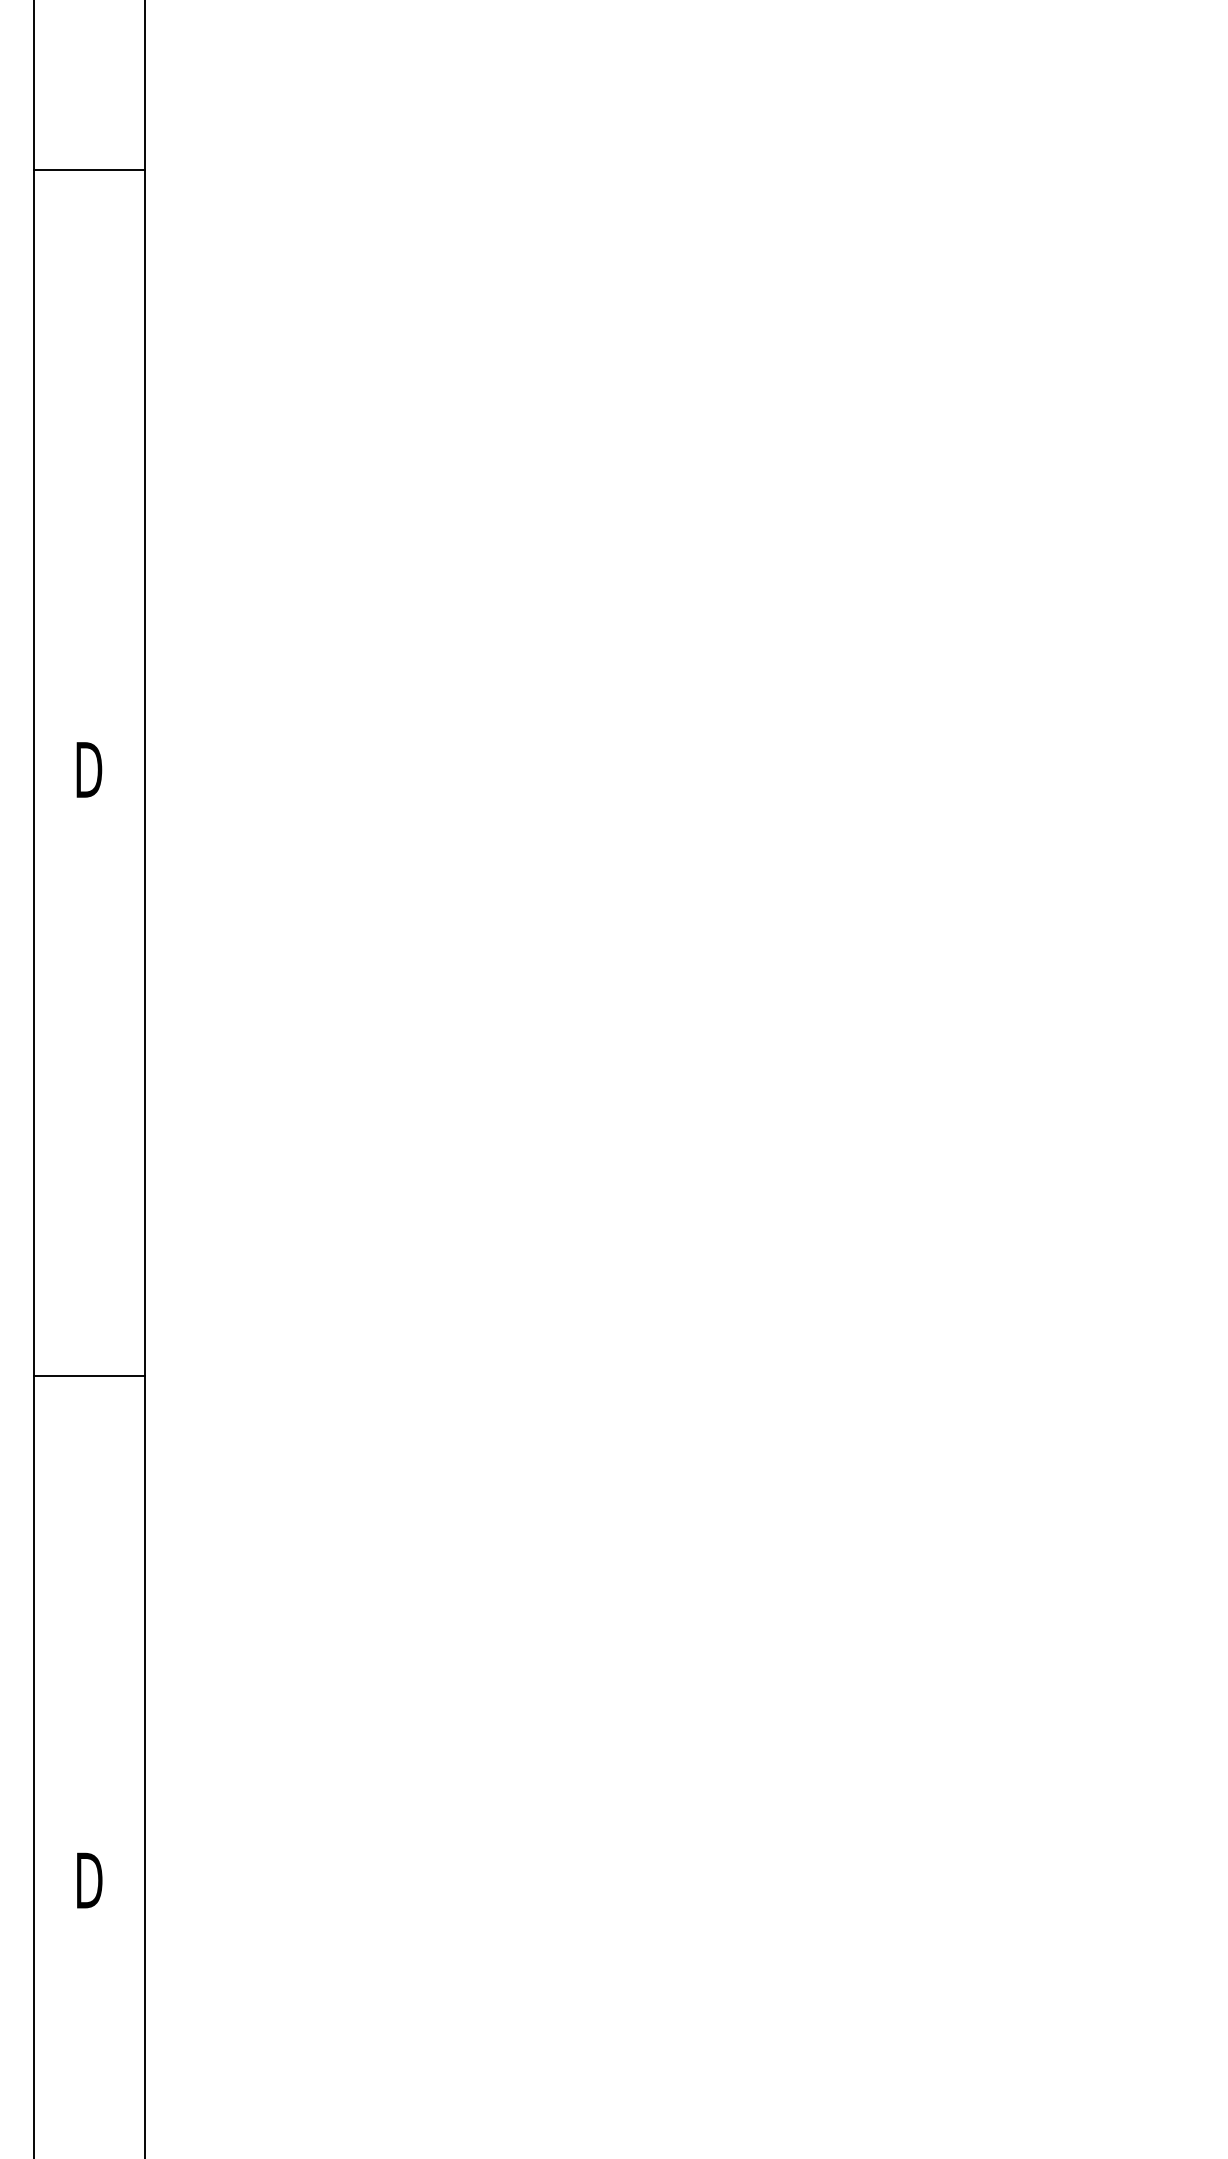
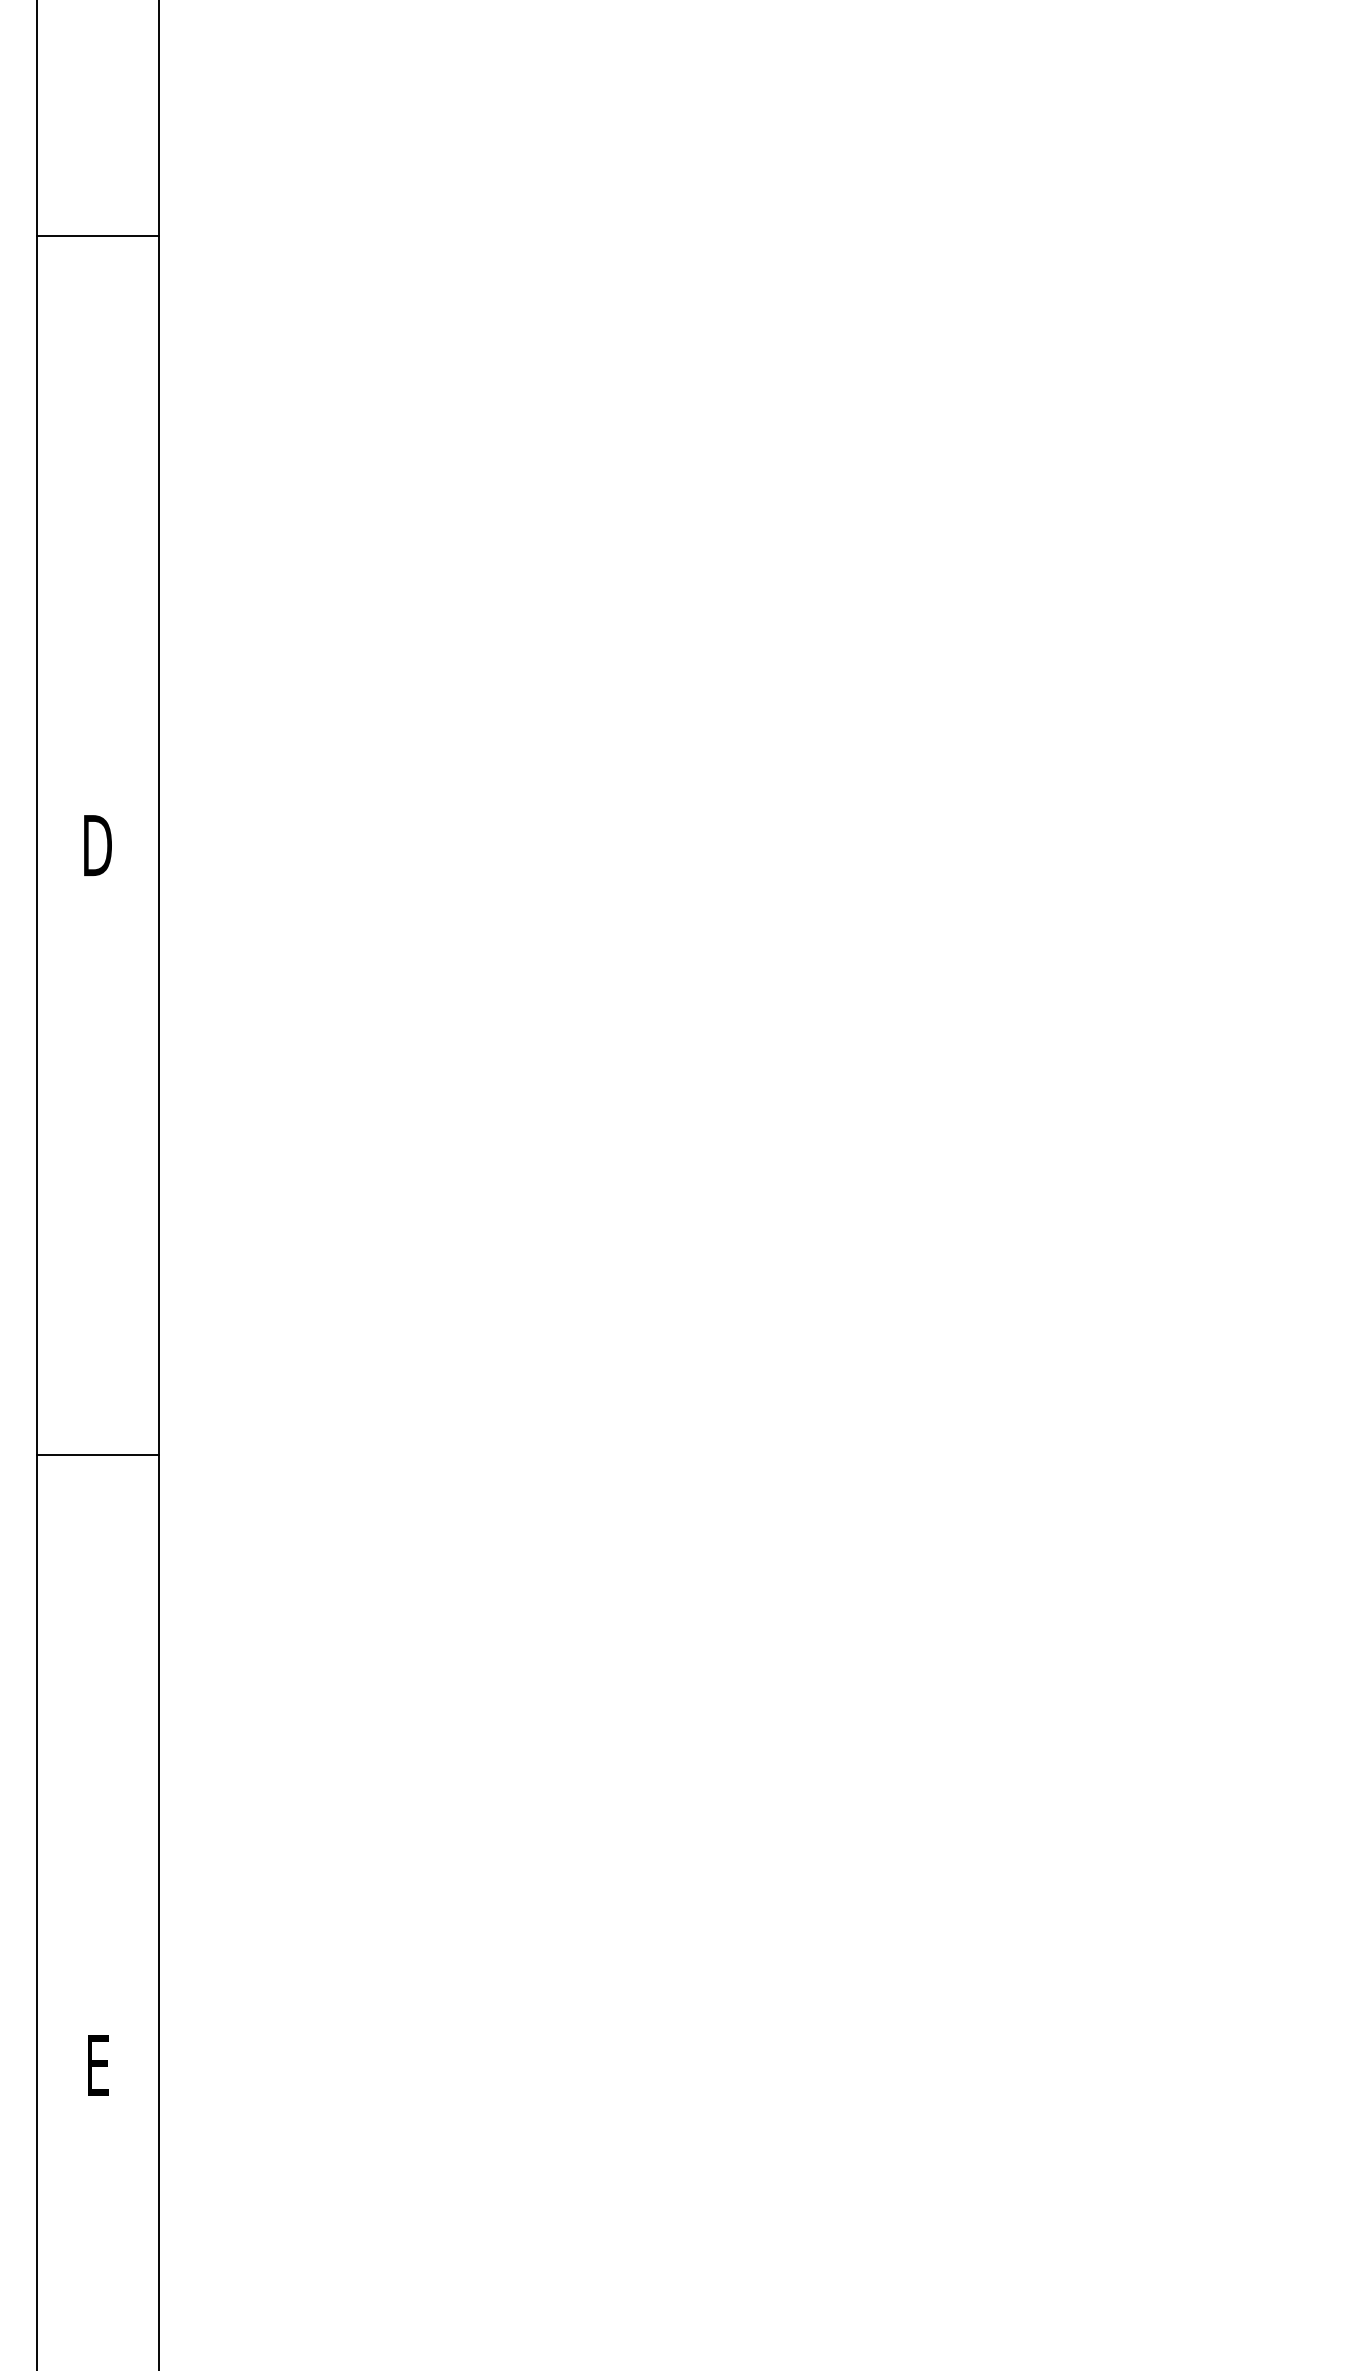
line: (88, 170) -> (97, 235), moved
line: (88, 1376) -> (97, 1455), moved
text: (89, 1880) -> (98, 2064), D -> E

